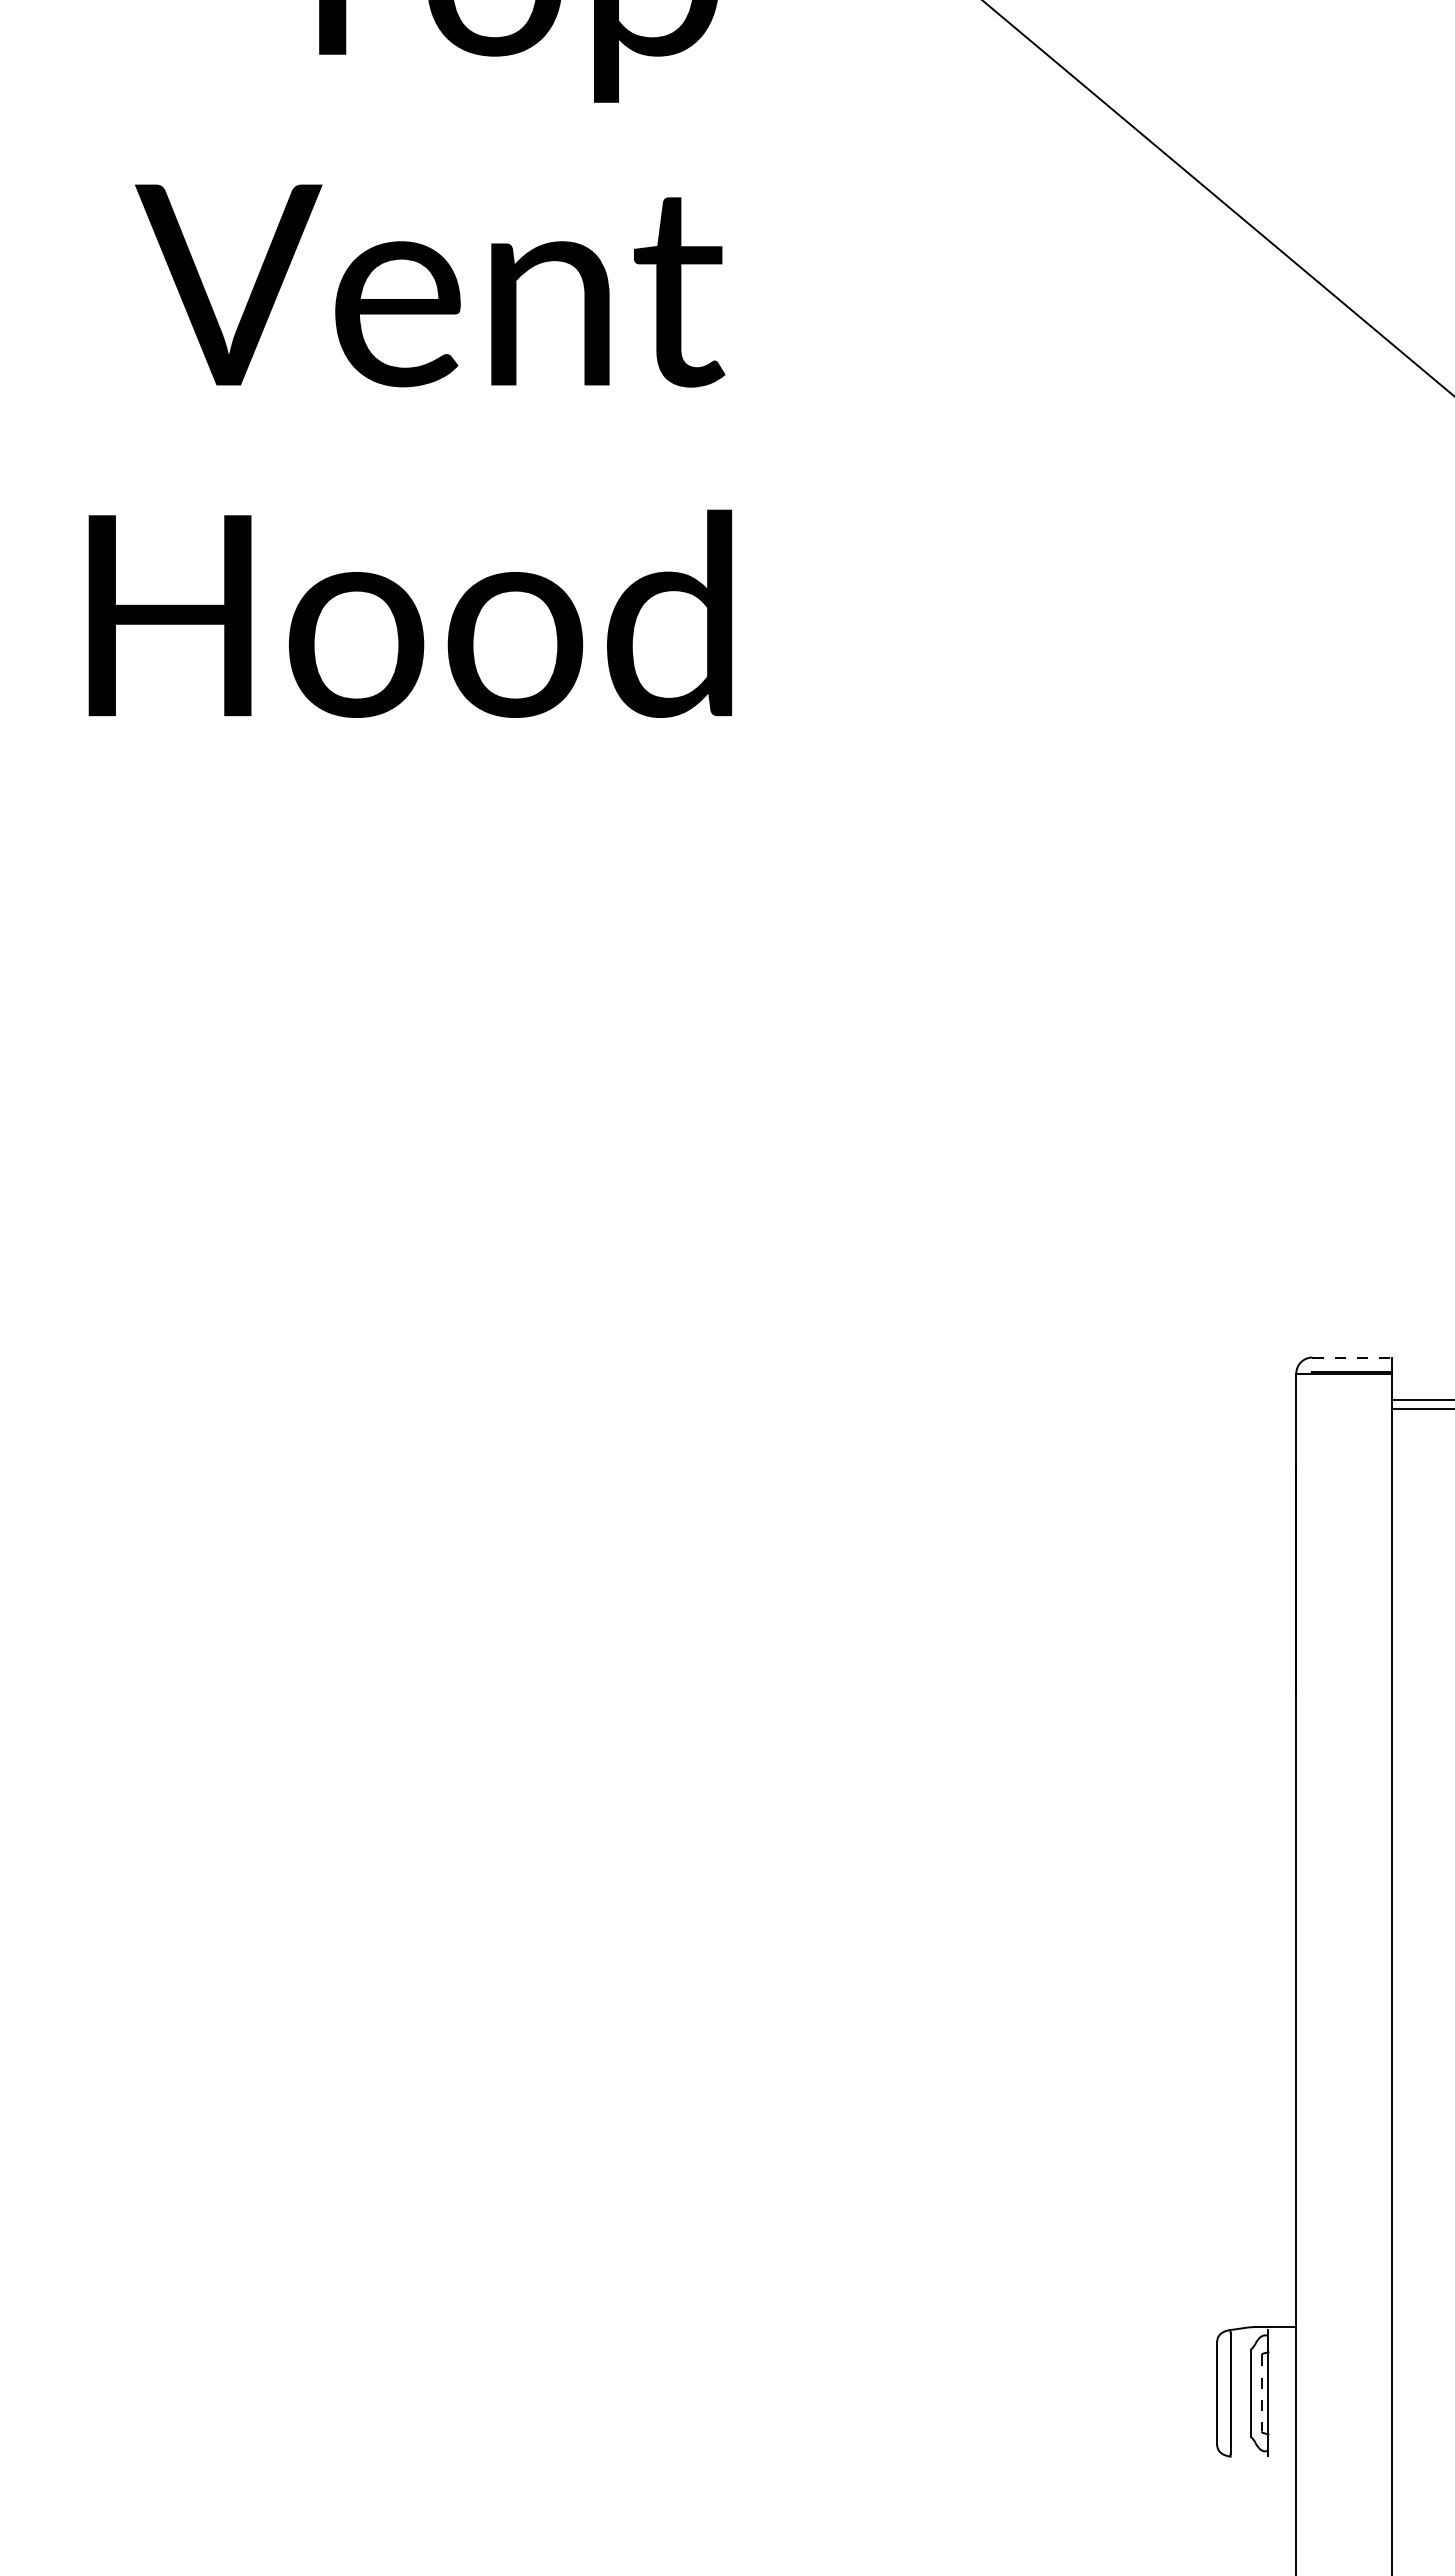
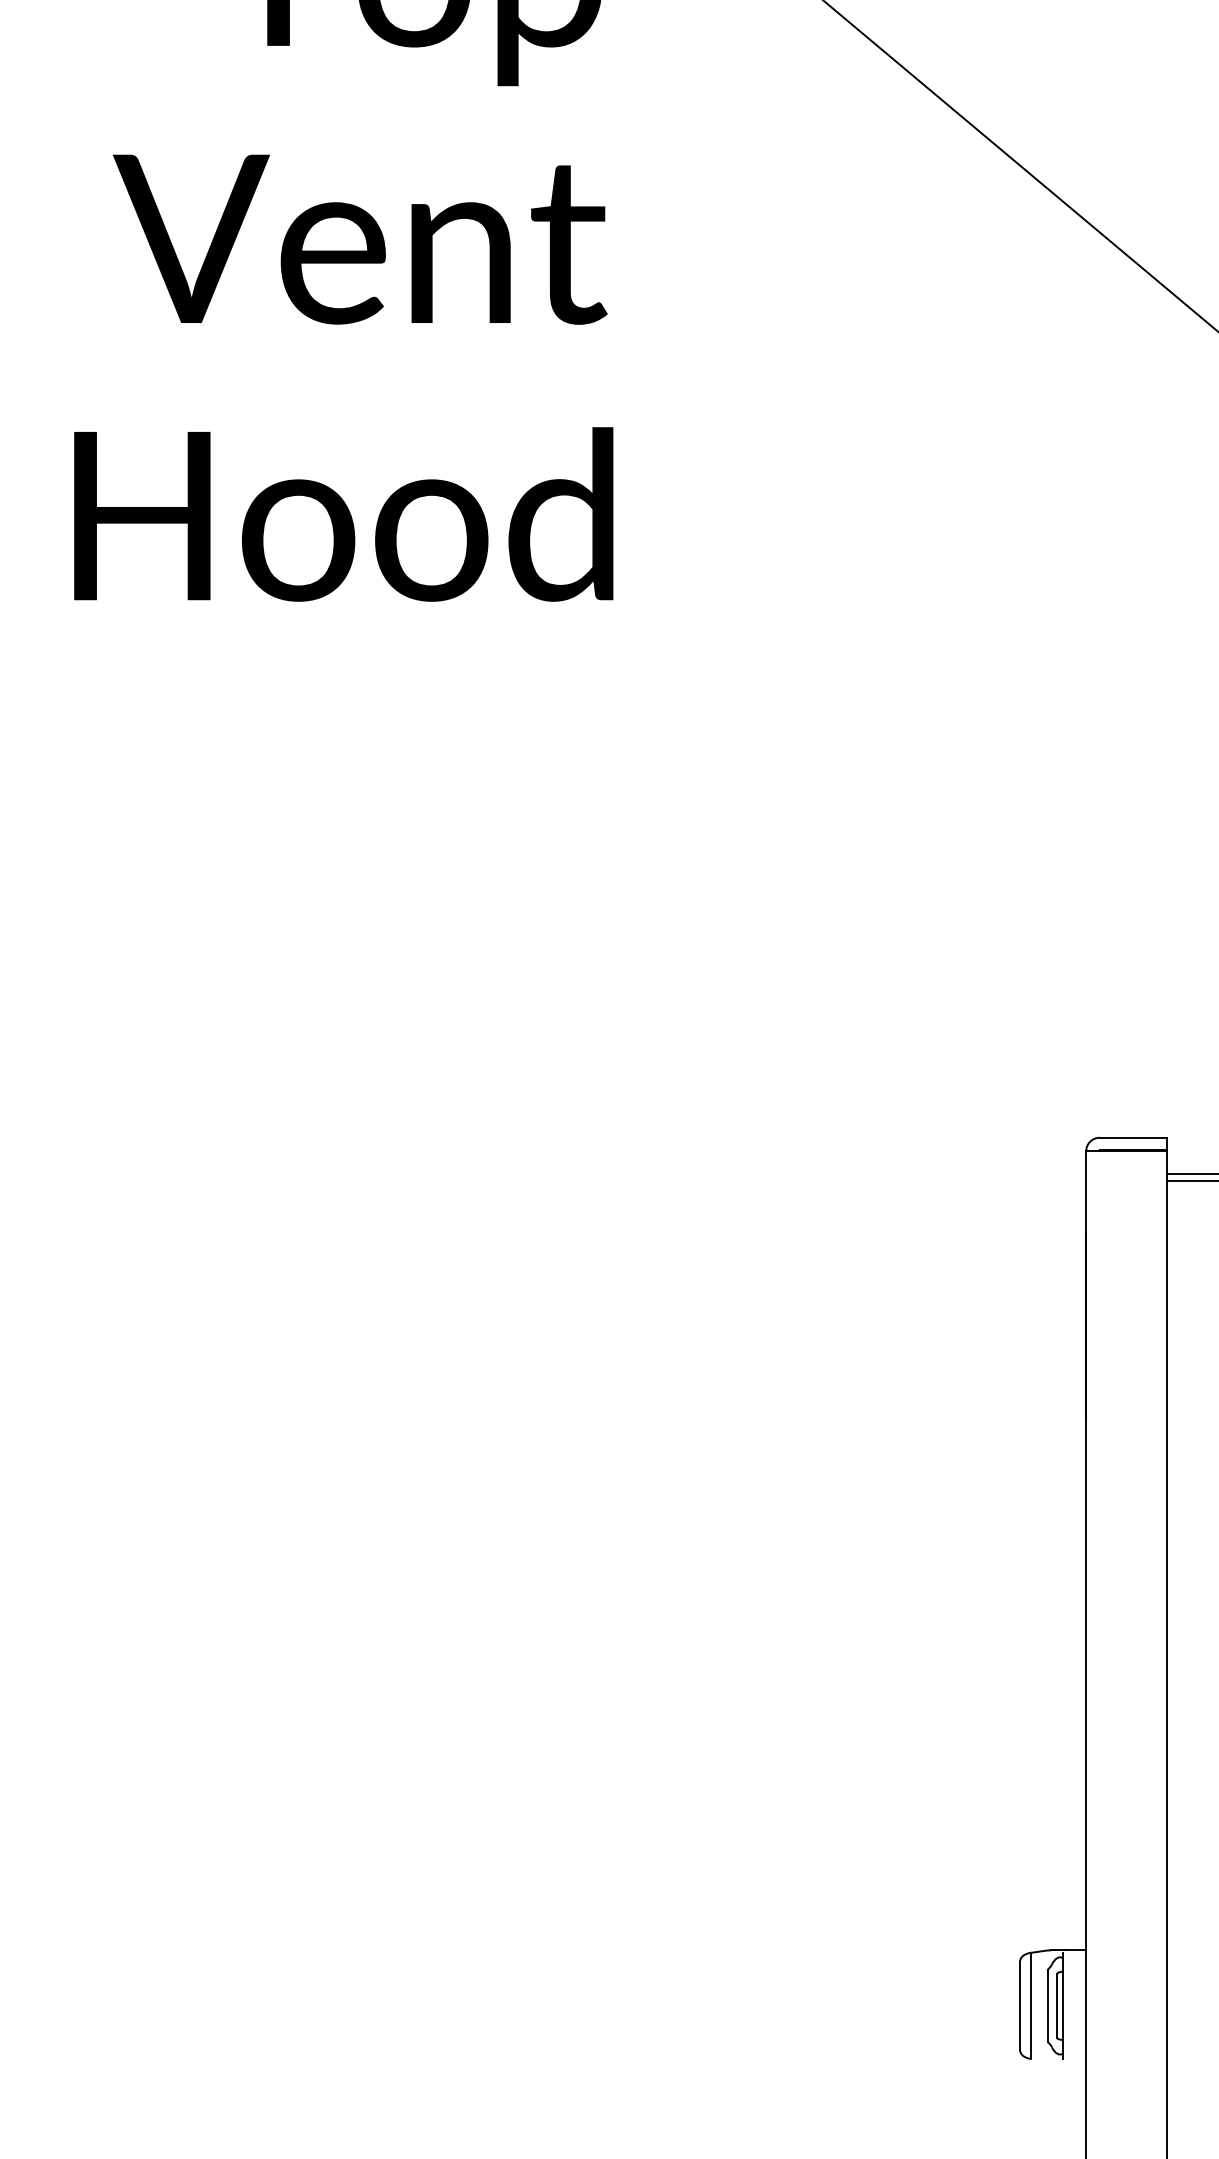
line: (1352, 1357) -> (1133, 1137), dashed -> solid
line: (1261, 2393) -> (1057, 2006), dashed -> solid

